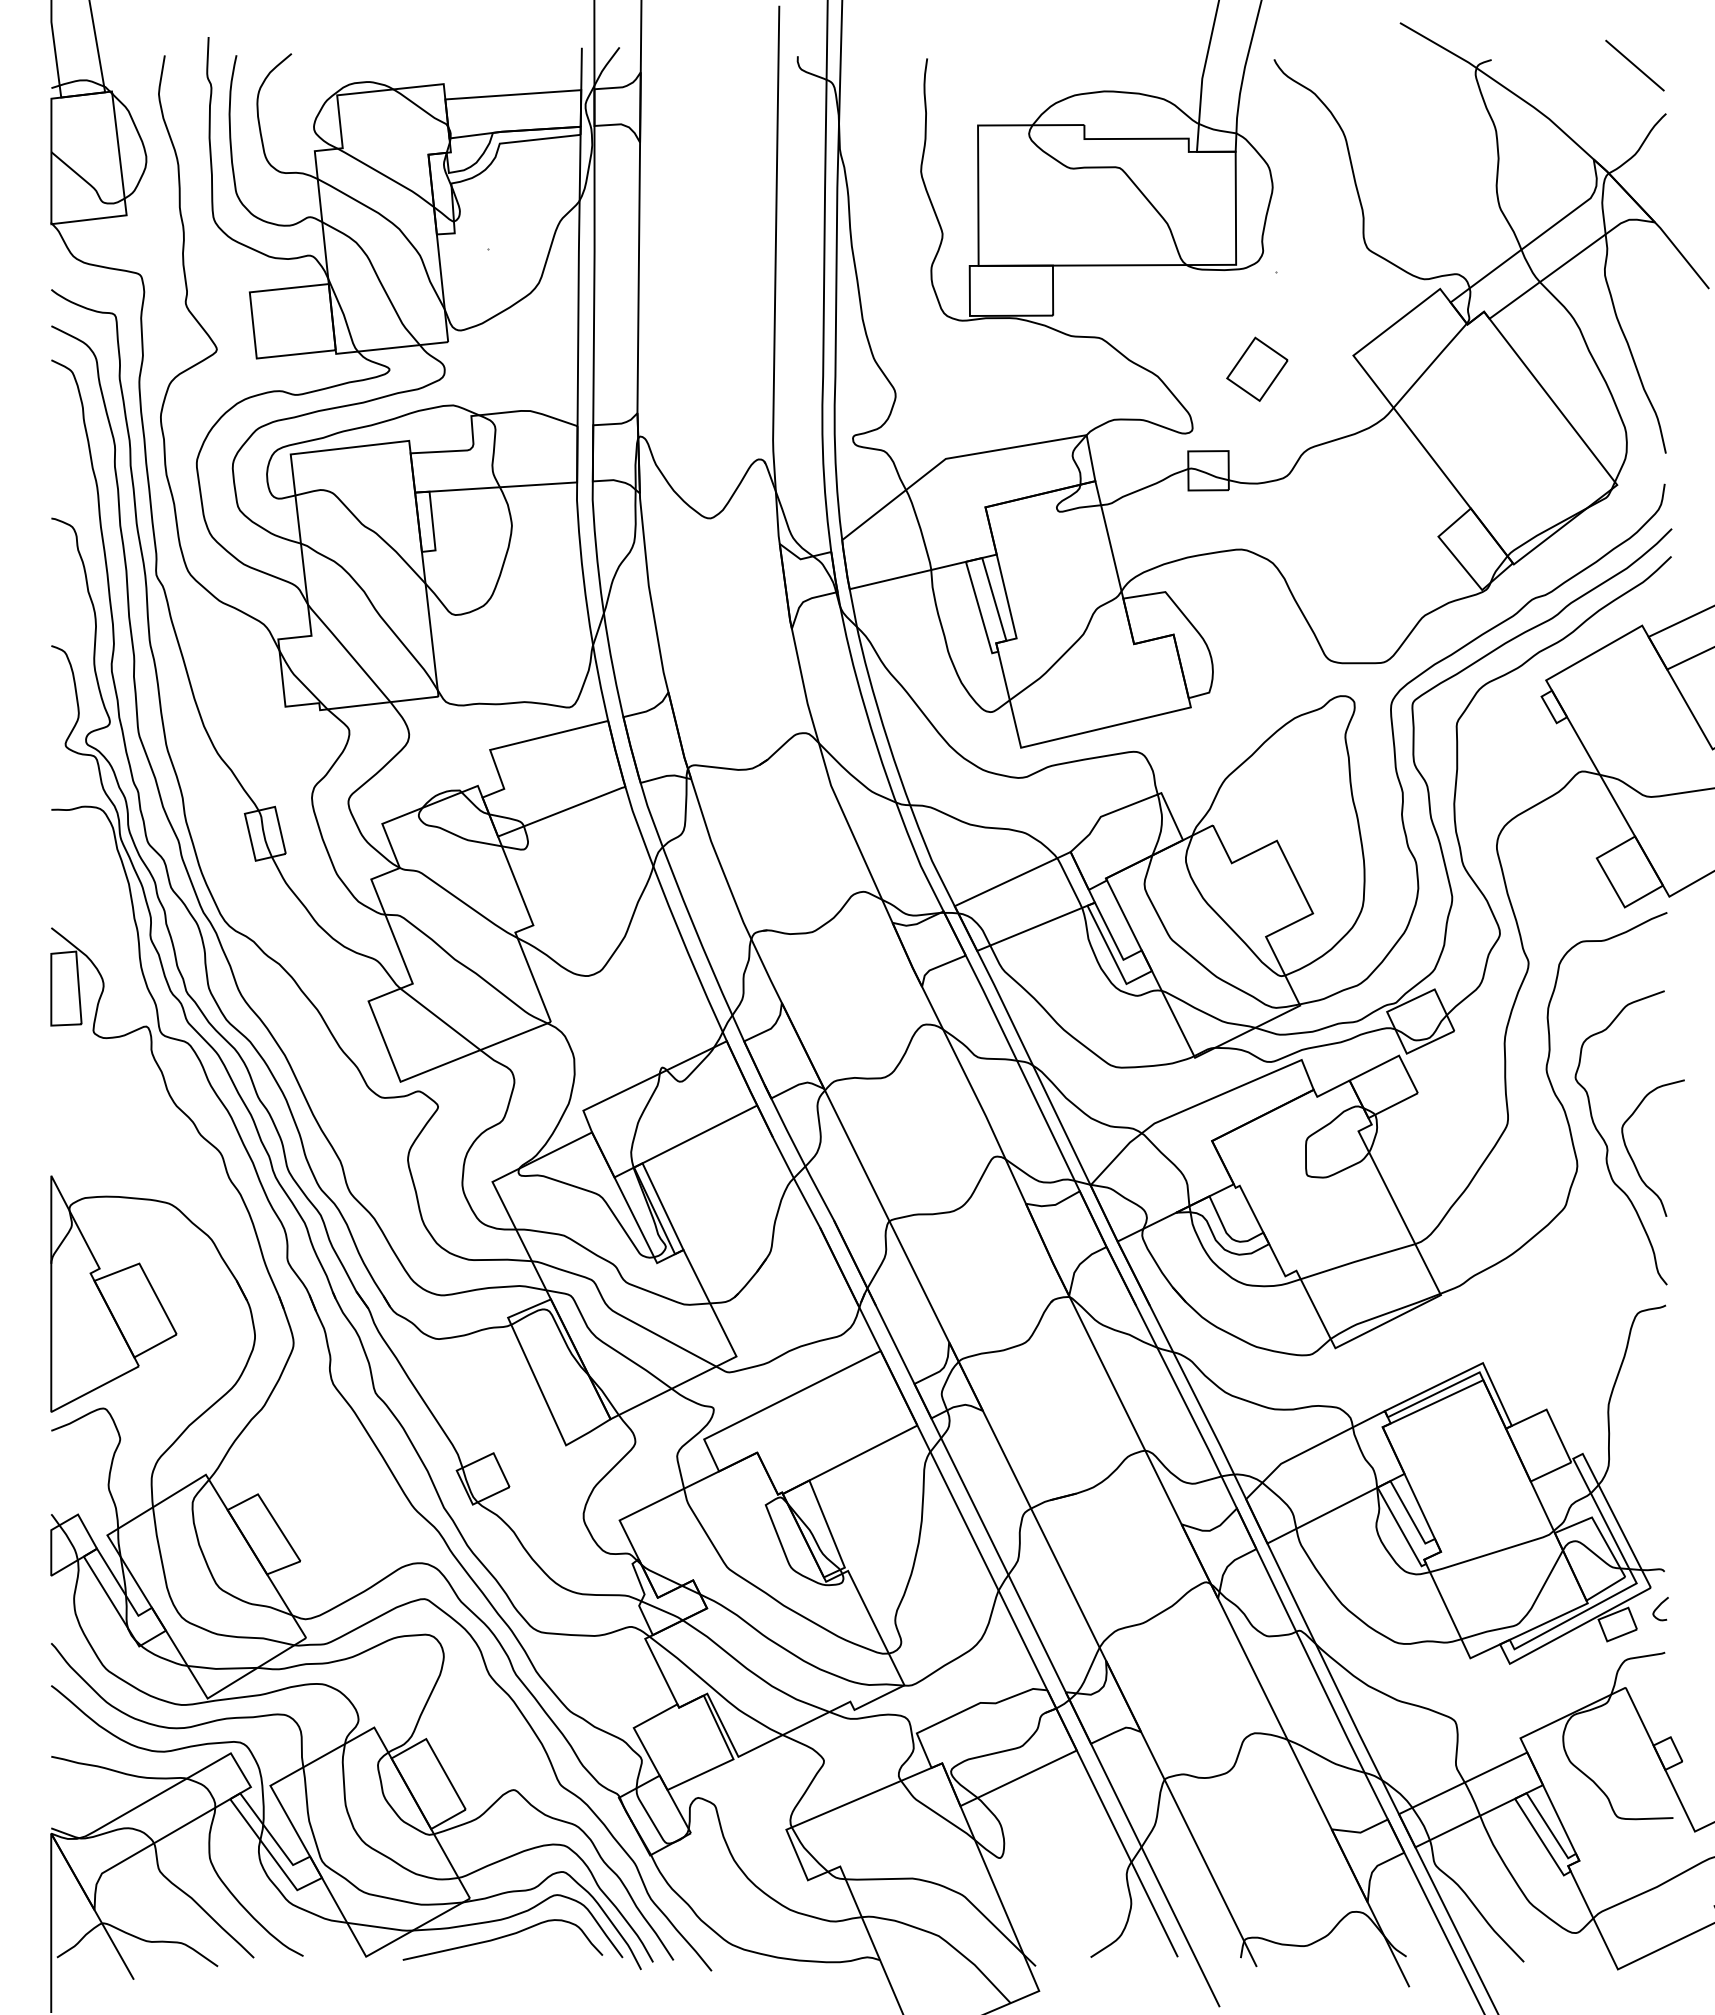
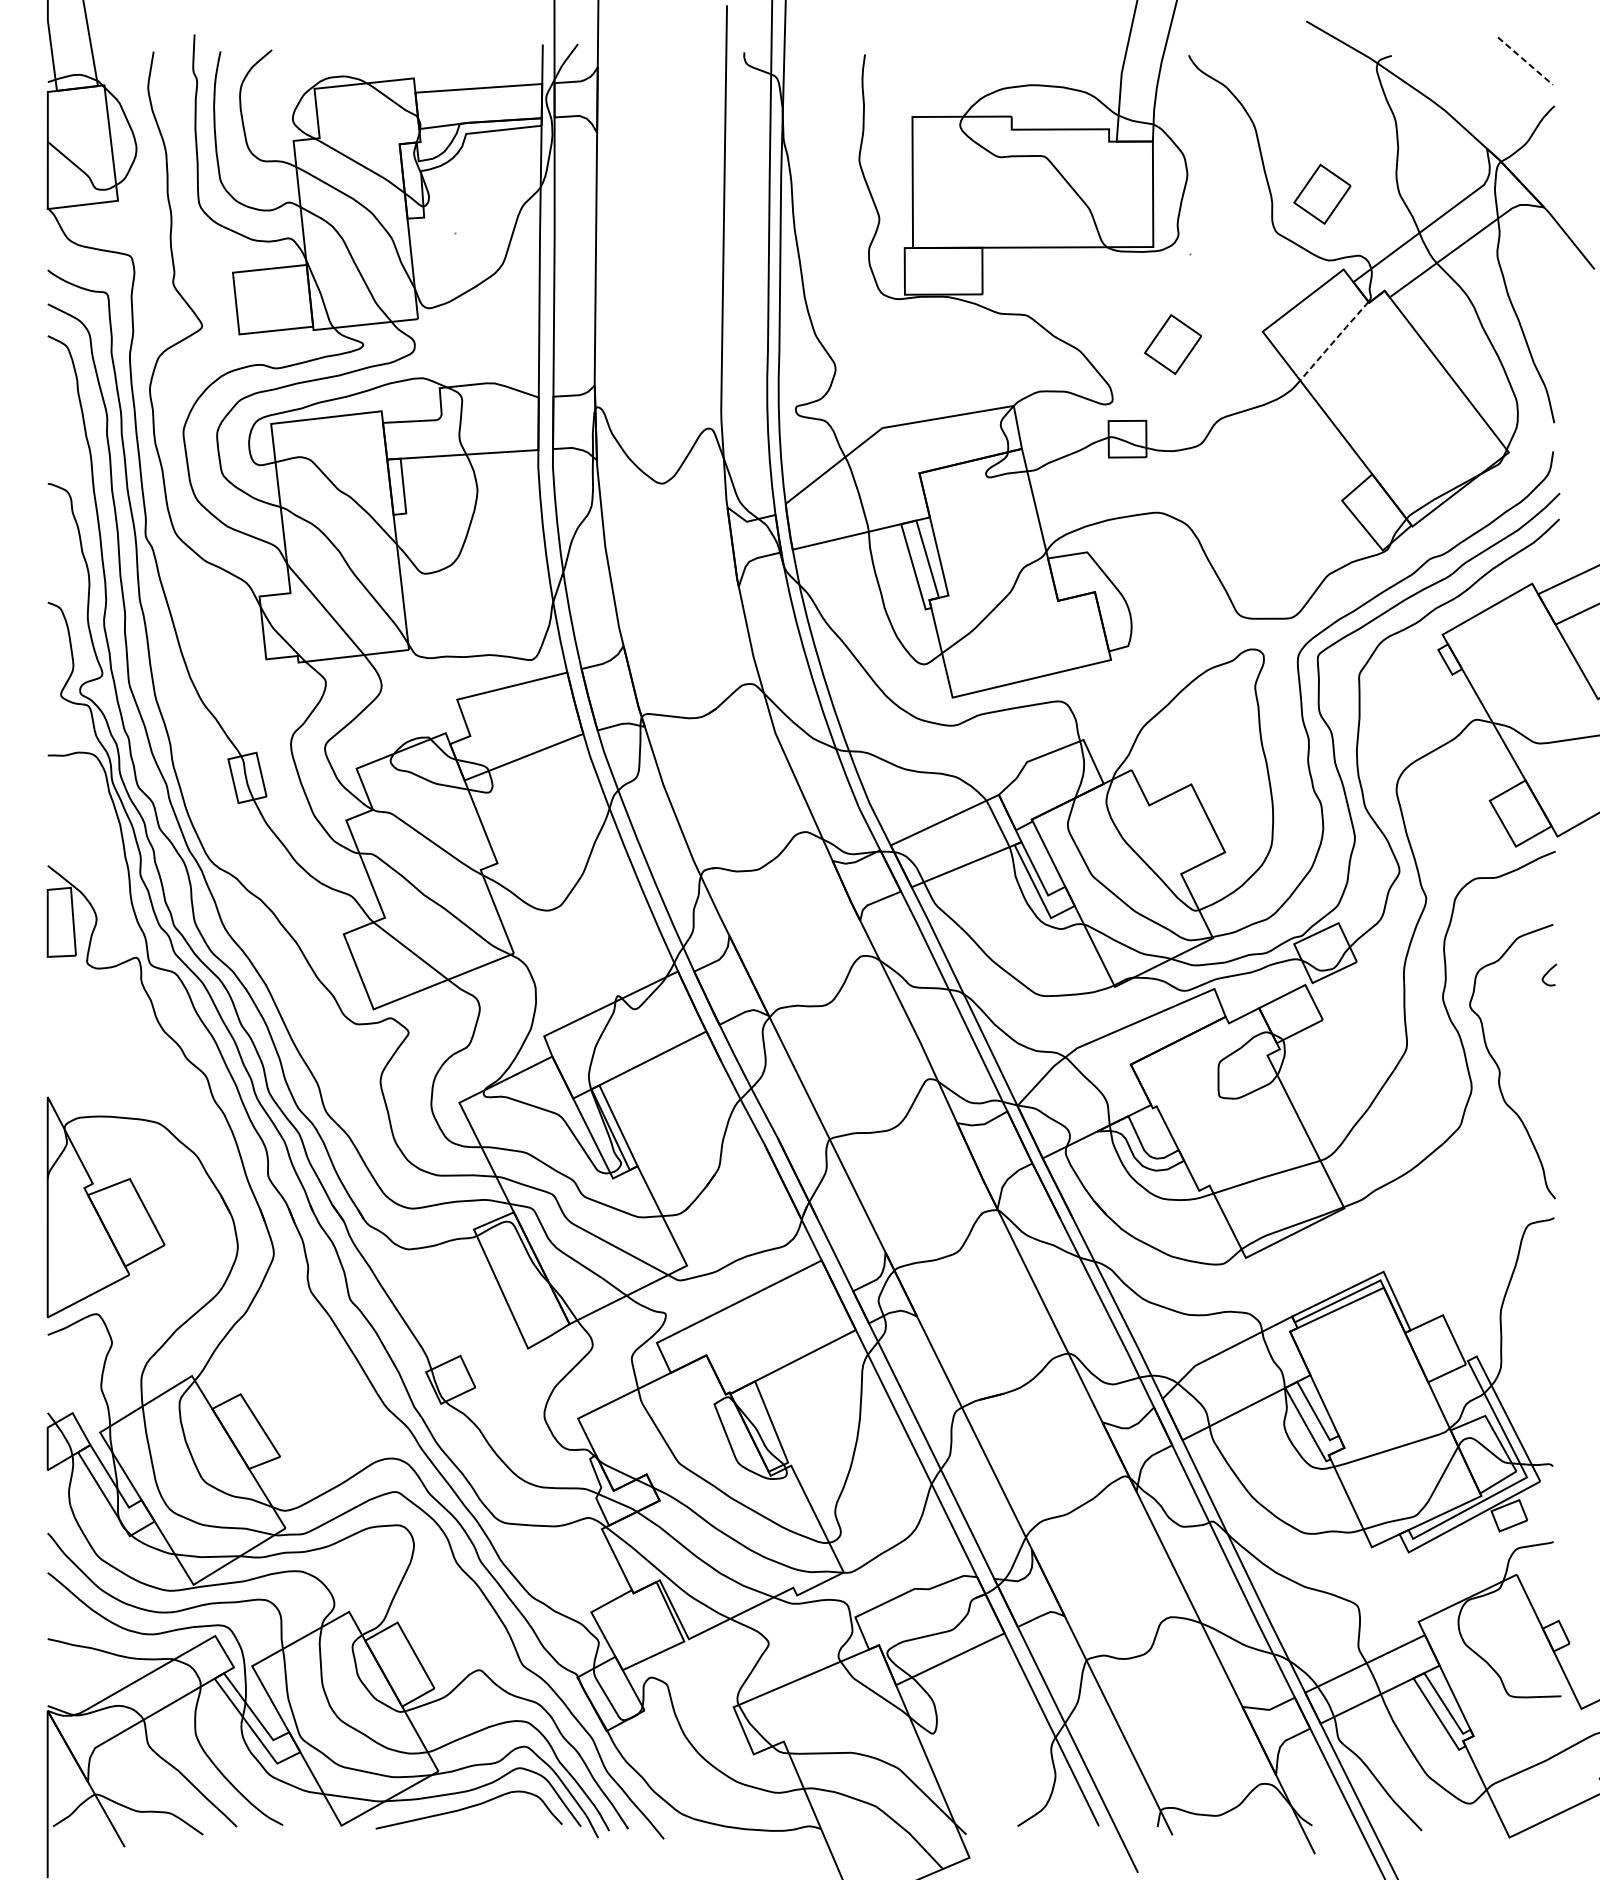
line: (1634, 65) -> (1525, 61), solid -> dashed
part: (1417, 207) -> (1322, 193), added
line: (1430, 365) -> (1334, 340), solid -> dashed
curve: (1632, 1157) -> (1523, 1079), removed
curve: (1658, 1608) -> (1547, 974), moved

